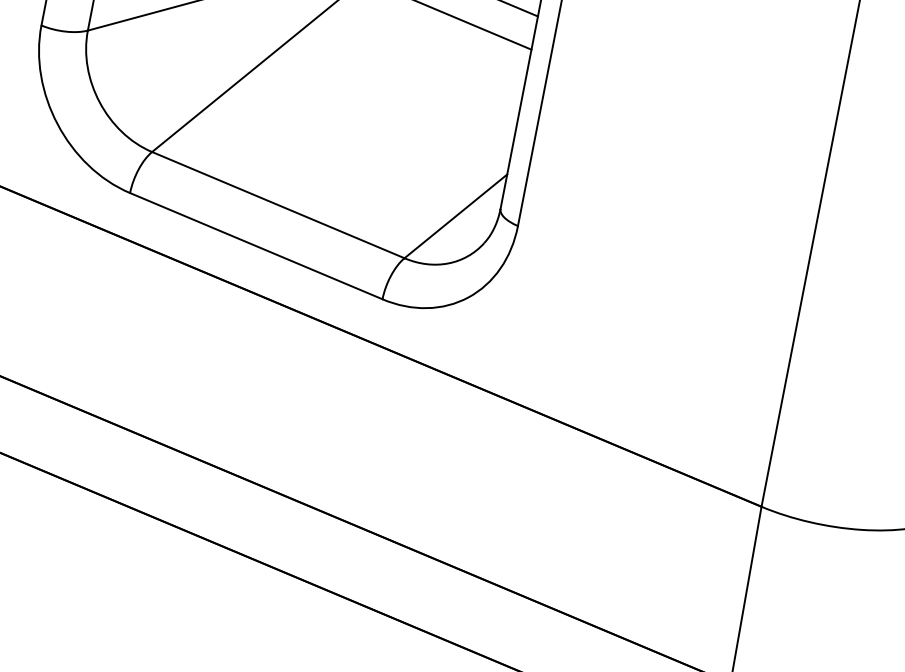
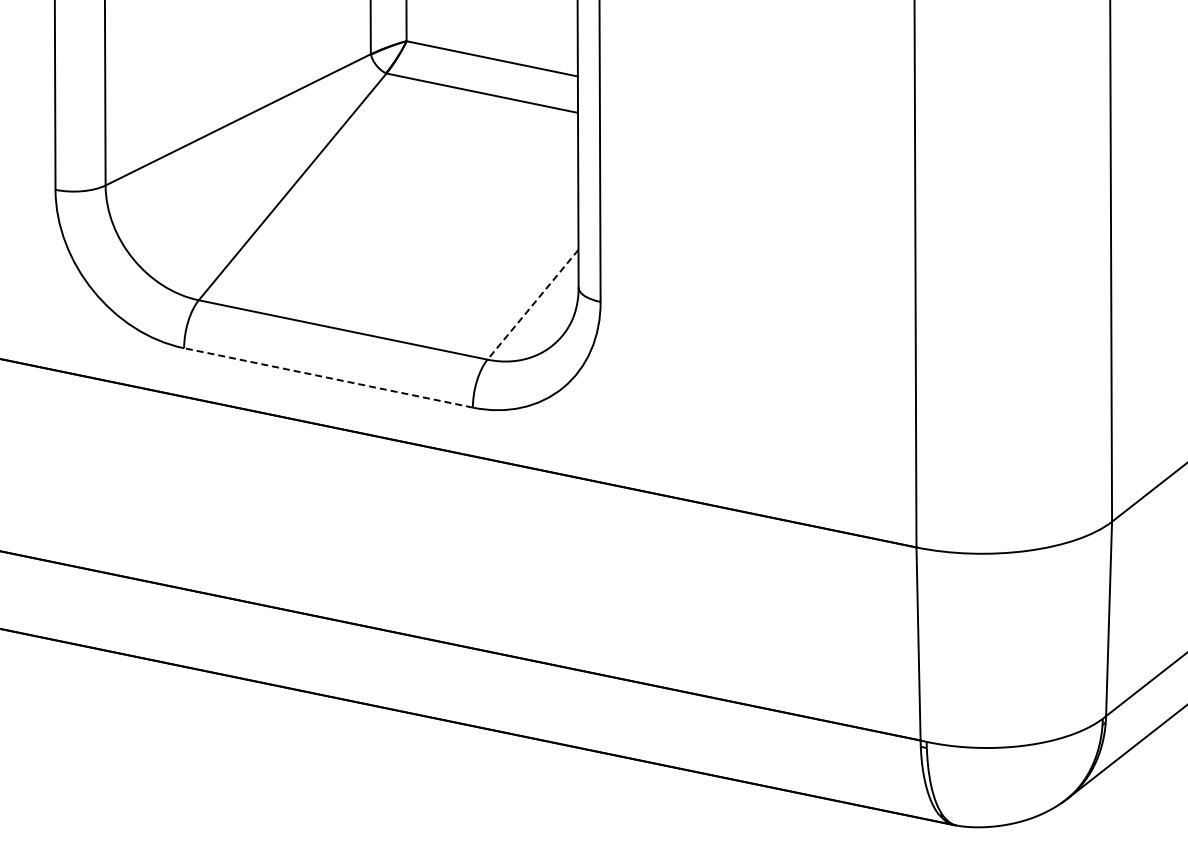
line: (455, 216) -> (532, 305), solid -> dashed
line: (256, 245) -> (328, 377), solid -> dashed

